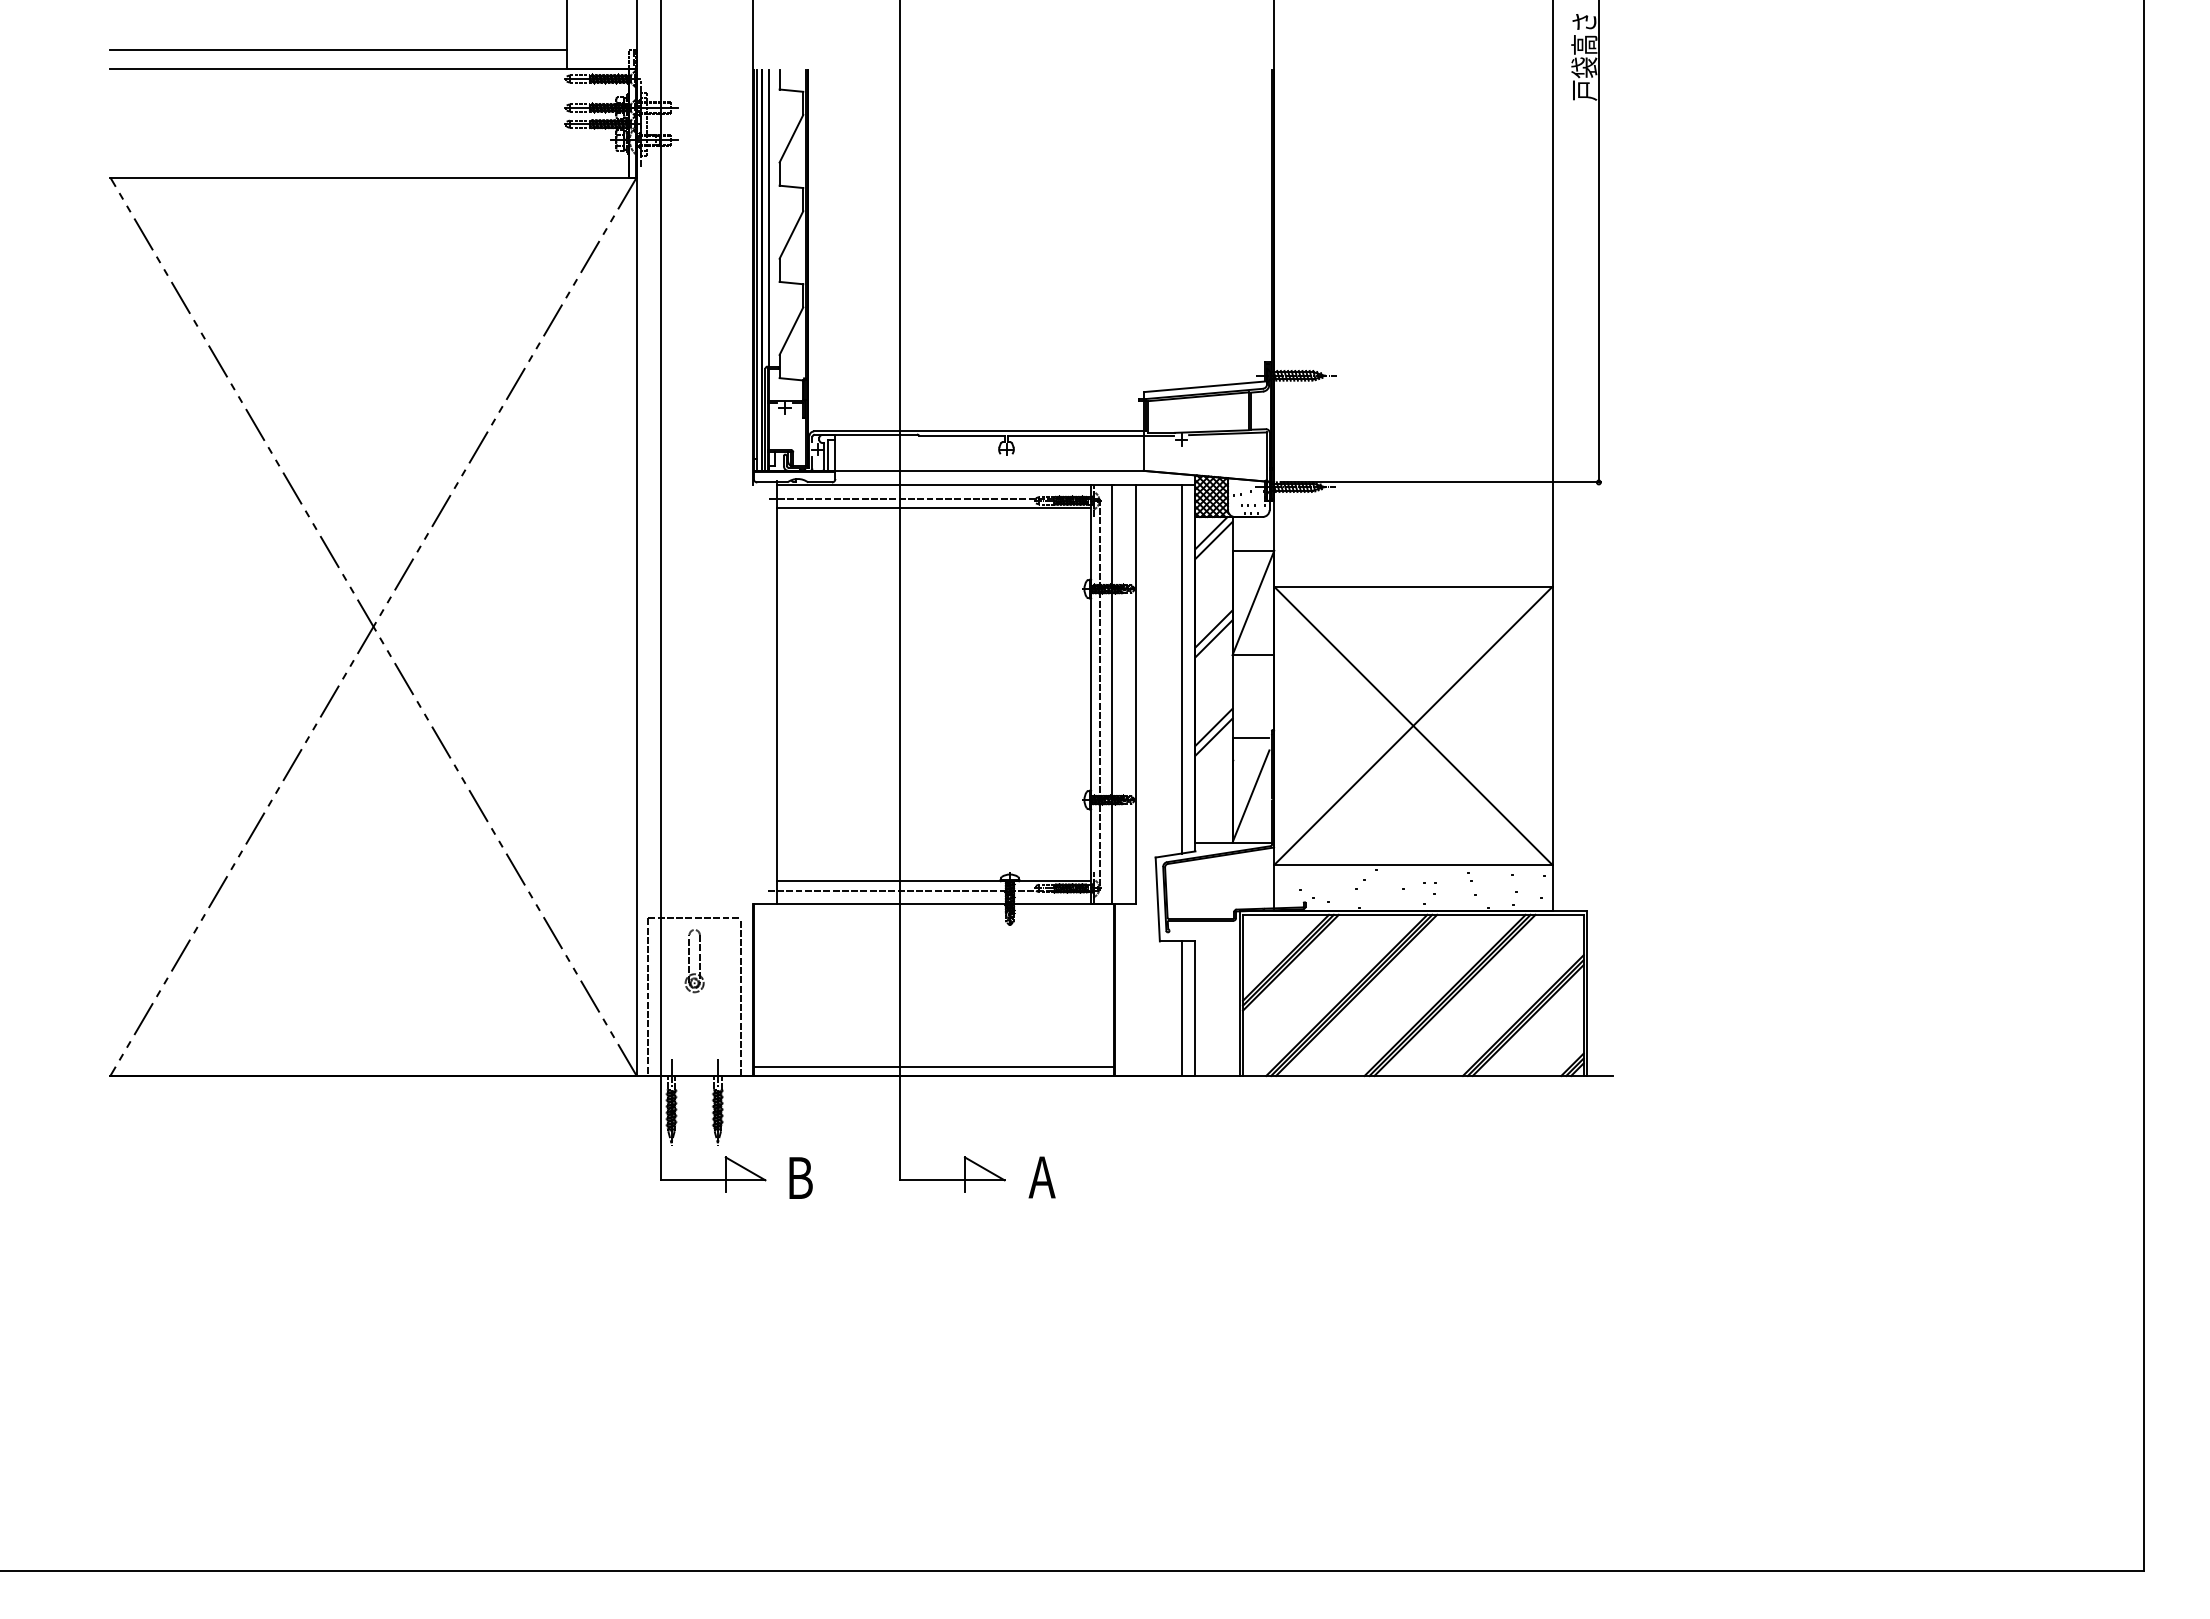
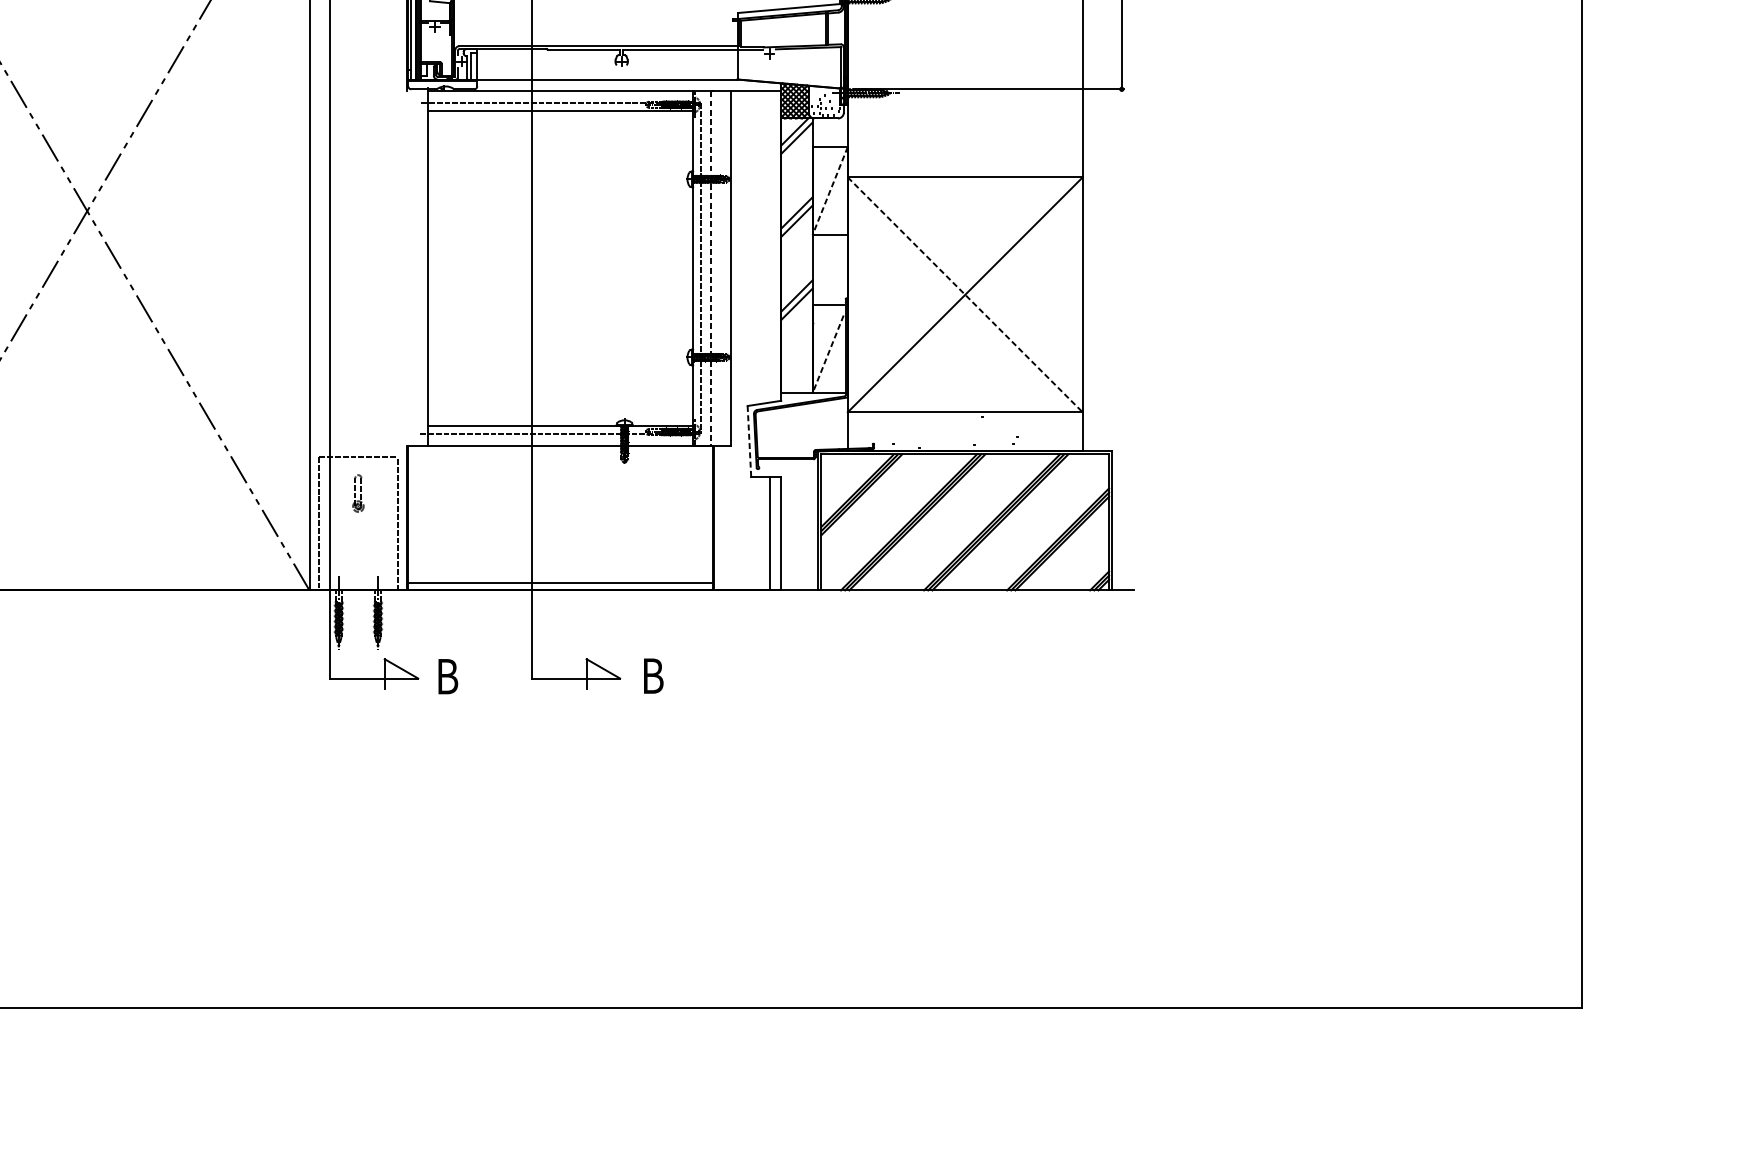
line: (1253, 603) -> (830, 191), solid -> dashed
line: (1181, 668) -> (769, 246), removed
line: (1111, 694) -> (710, 268), solid -> dashed
line: (1413, 725) -> (965, 294), solid -> dashed
line: (1250, 796) -> (827, 354), solid -> dashed
line: (1157, 899) -> (749, 441), solid -> dashed
part: (694, 961) -> (358, 493), size x0.7
text: (1042, 1177) -> (652, 676), A -> B

